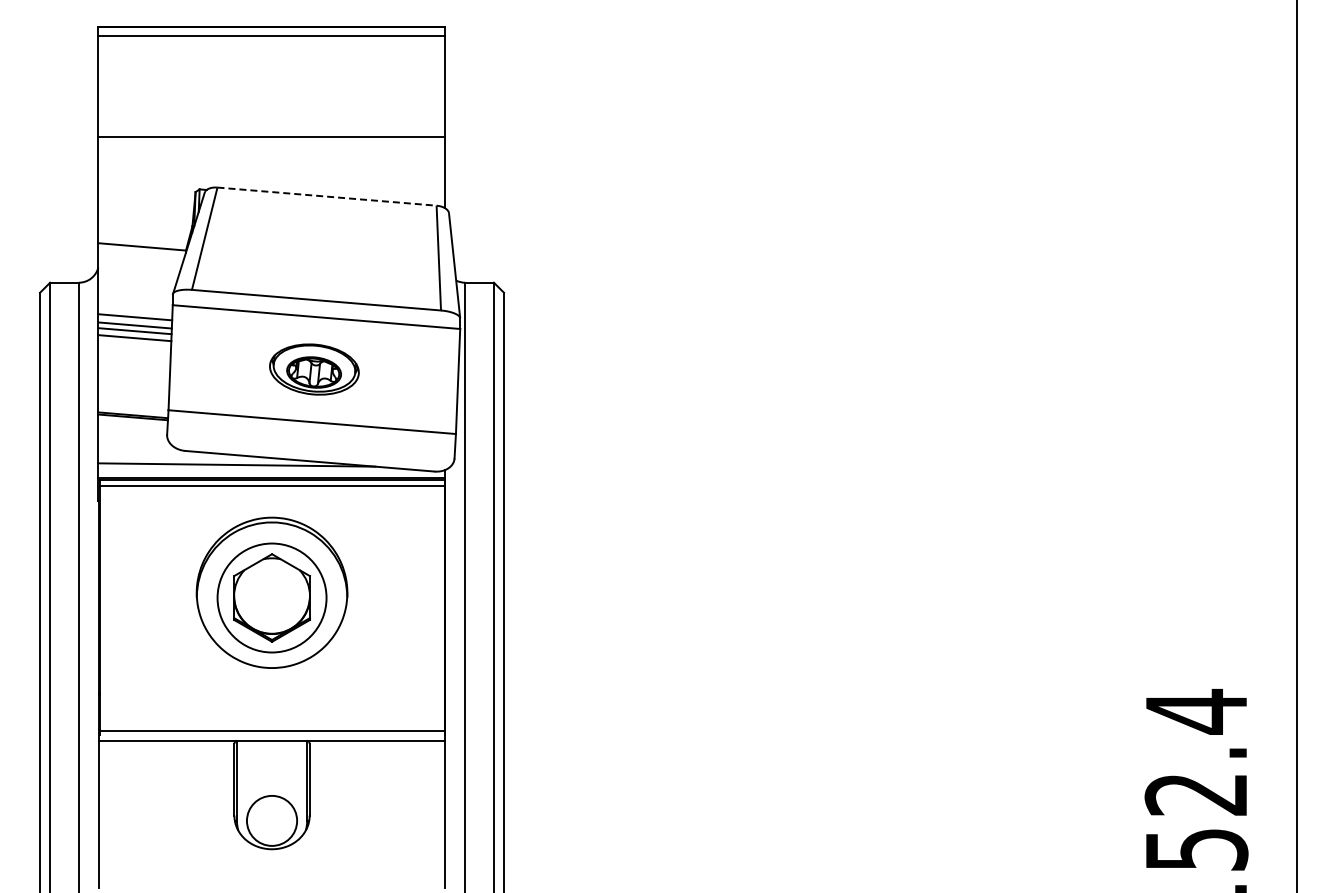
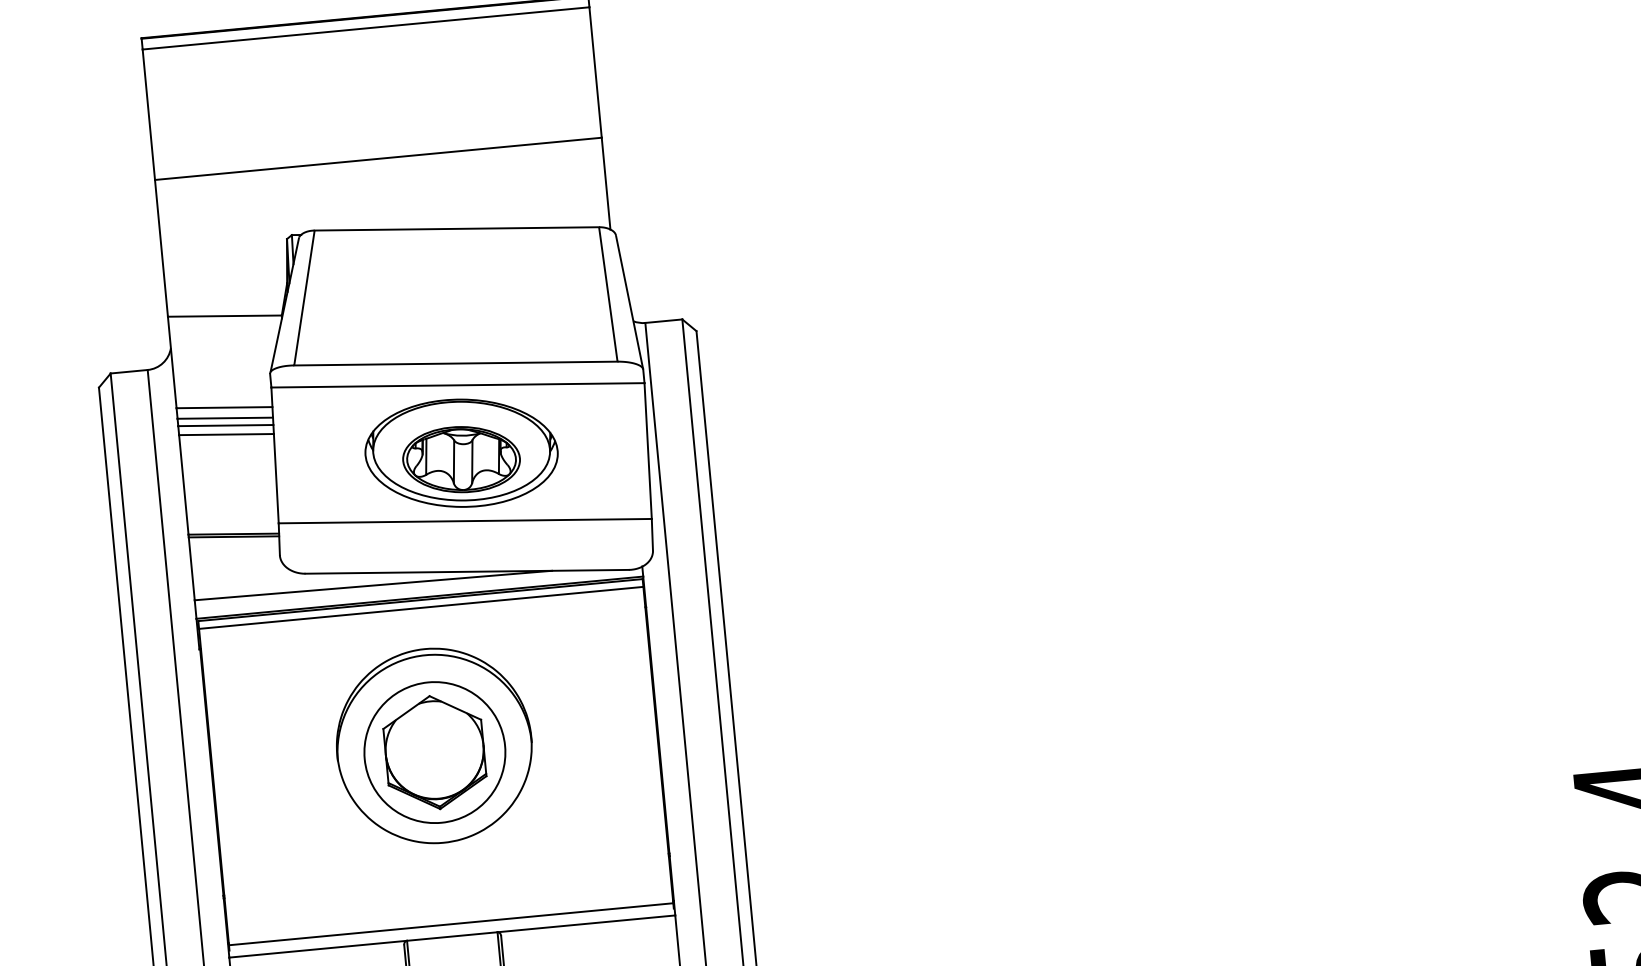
line: (327, 196) -> (457, 228), dashed -> solid
part: (314, 369) -> (461, 453), size x1.67

